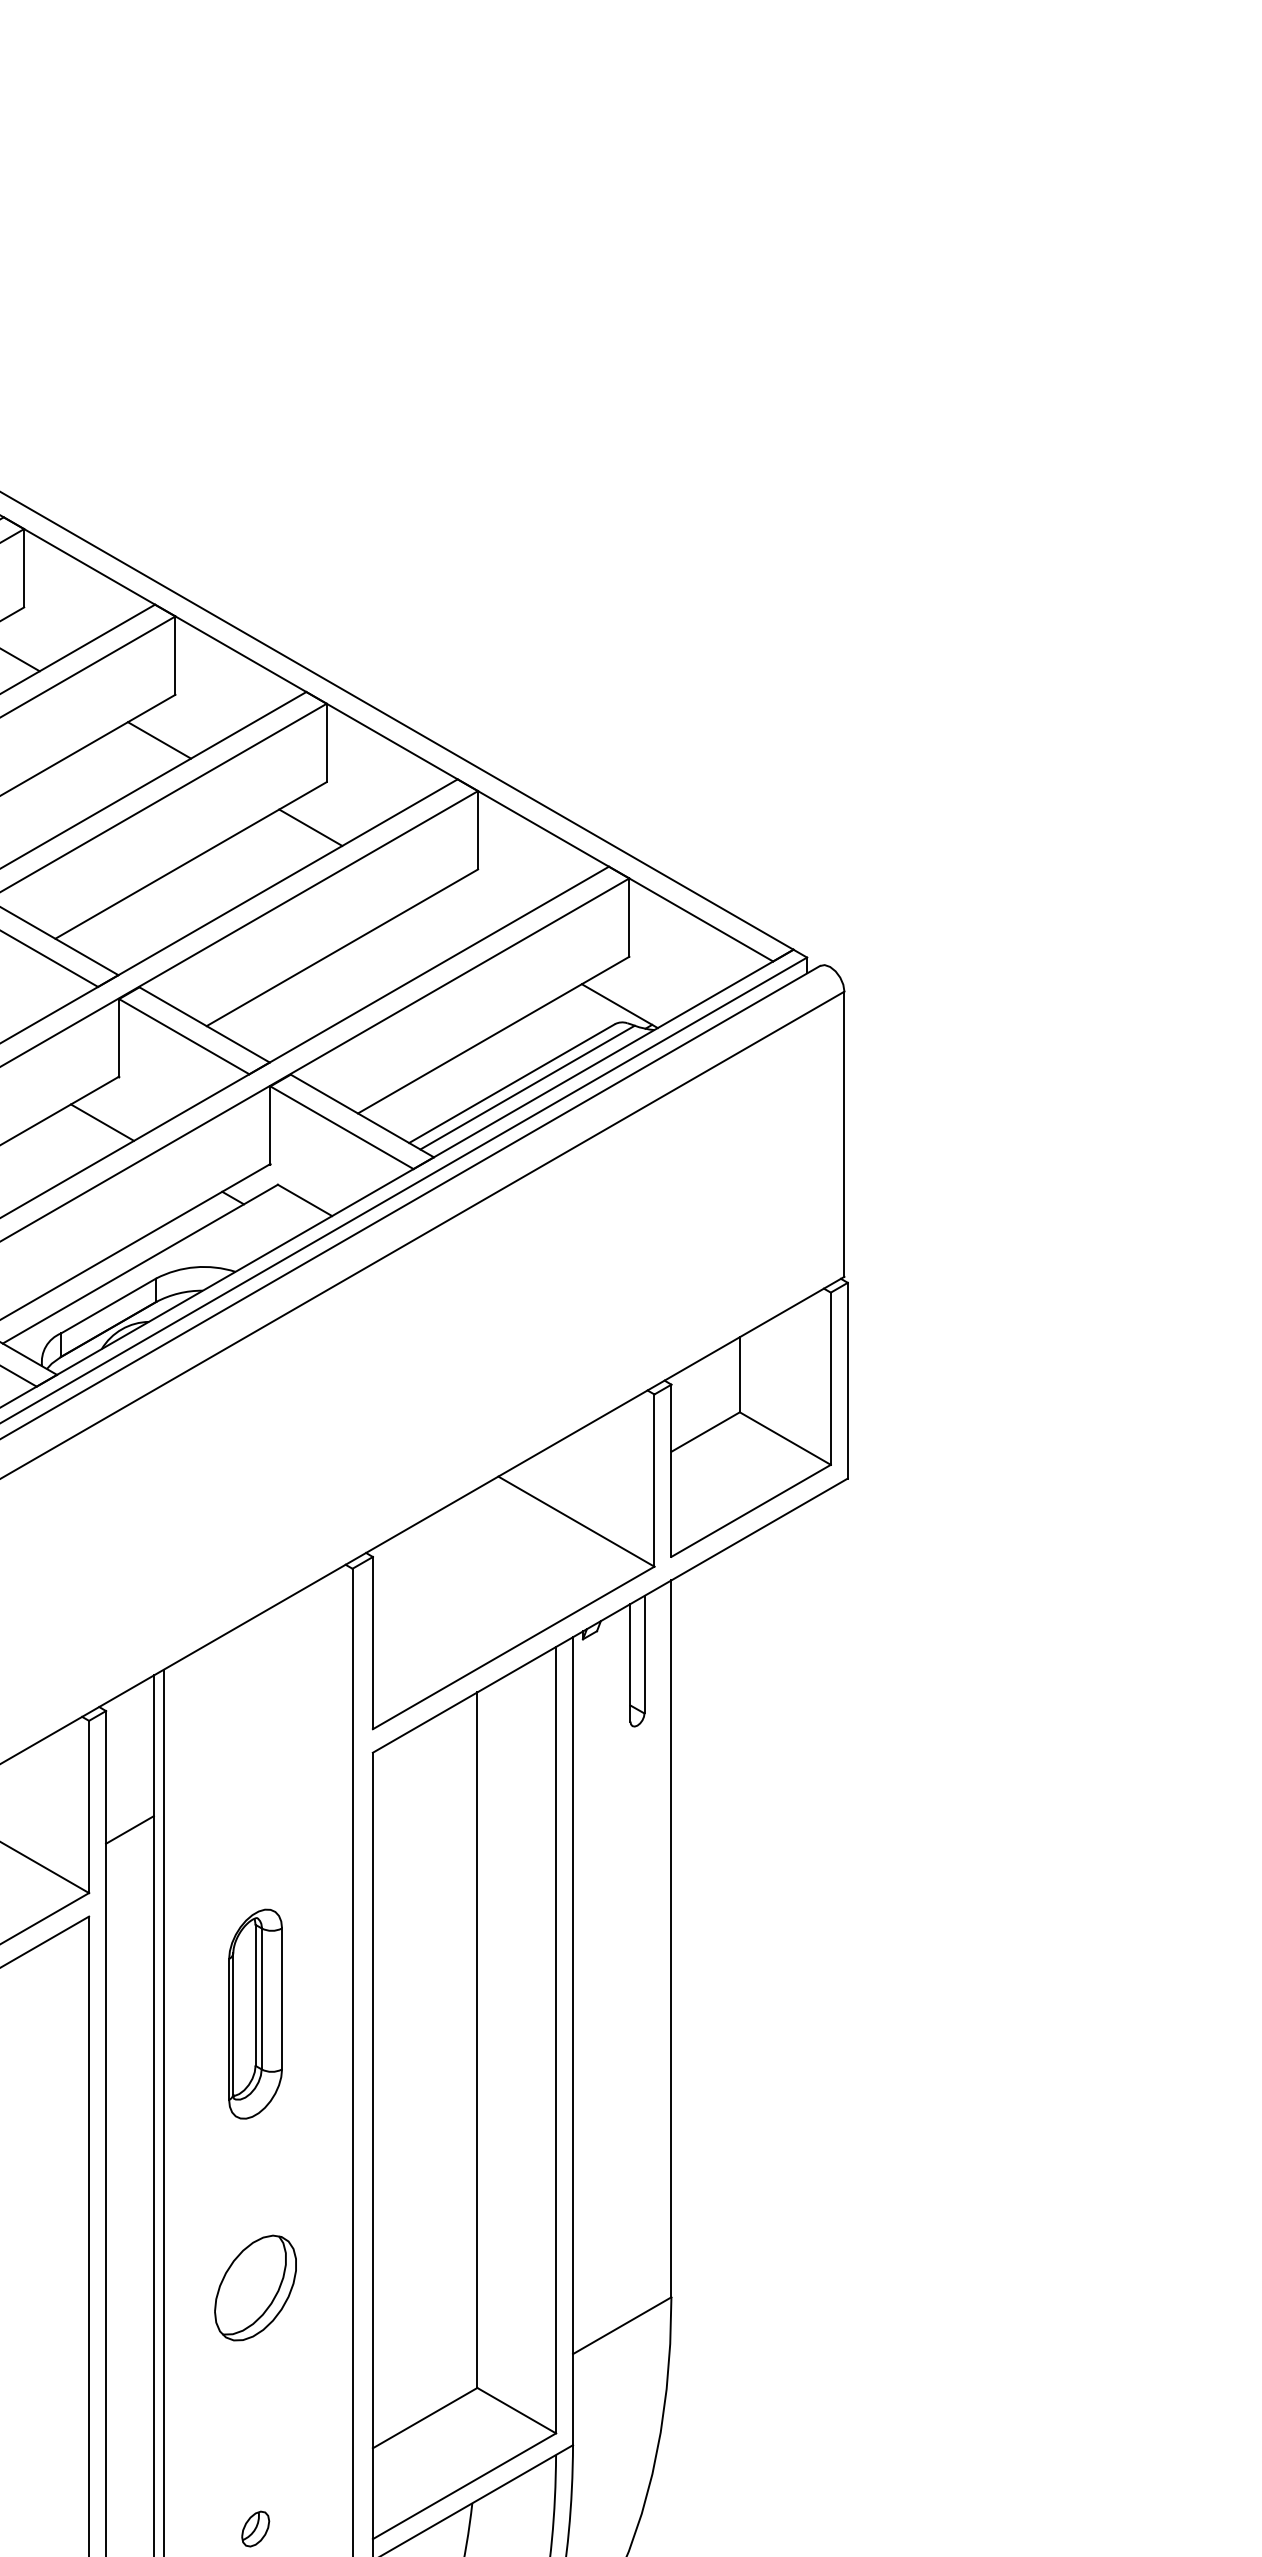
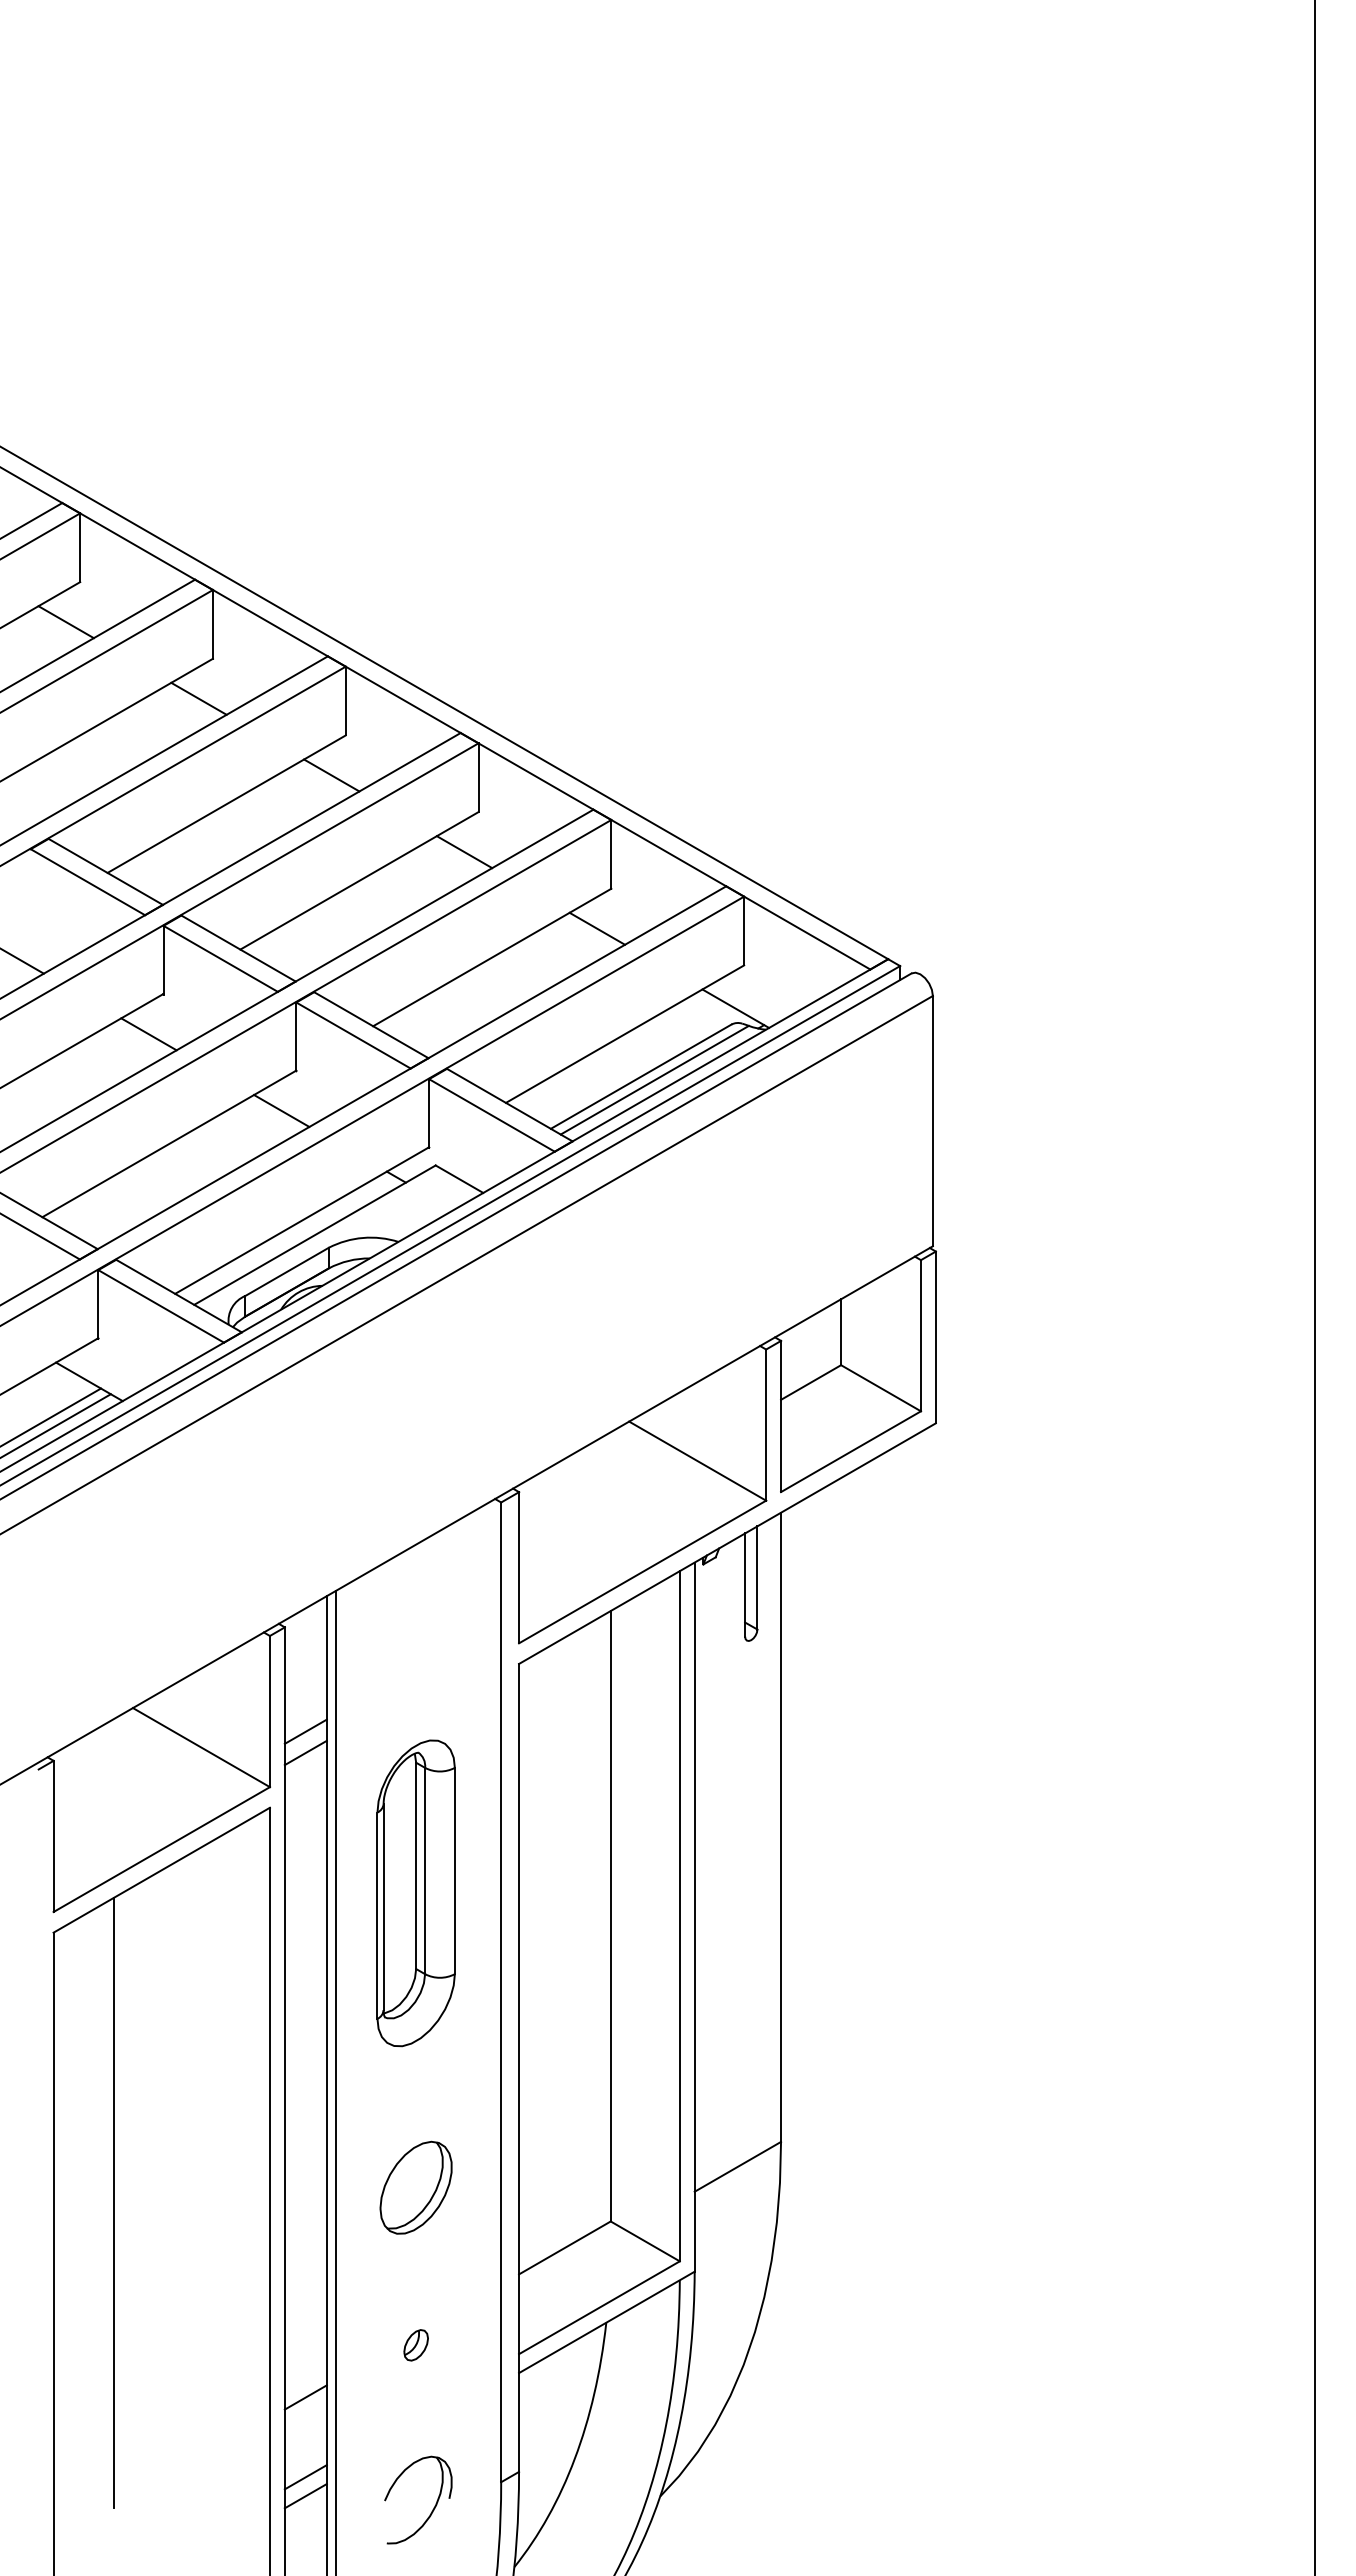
line: (462, 914) -> (597, 928), added
line: (129, 1853) -> (305, 1752), added
part: (254, 2014) -> (415, 1893), size x1.67
part: (254, 2287) -> (415, 2187), moved

